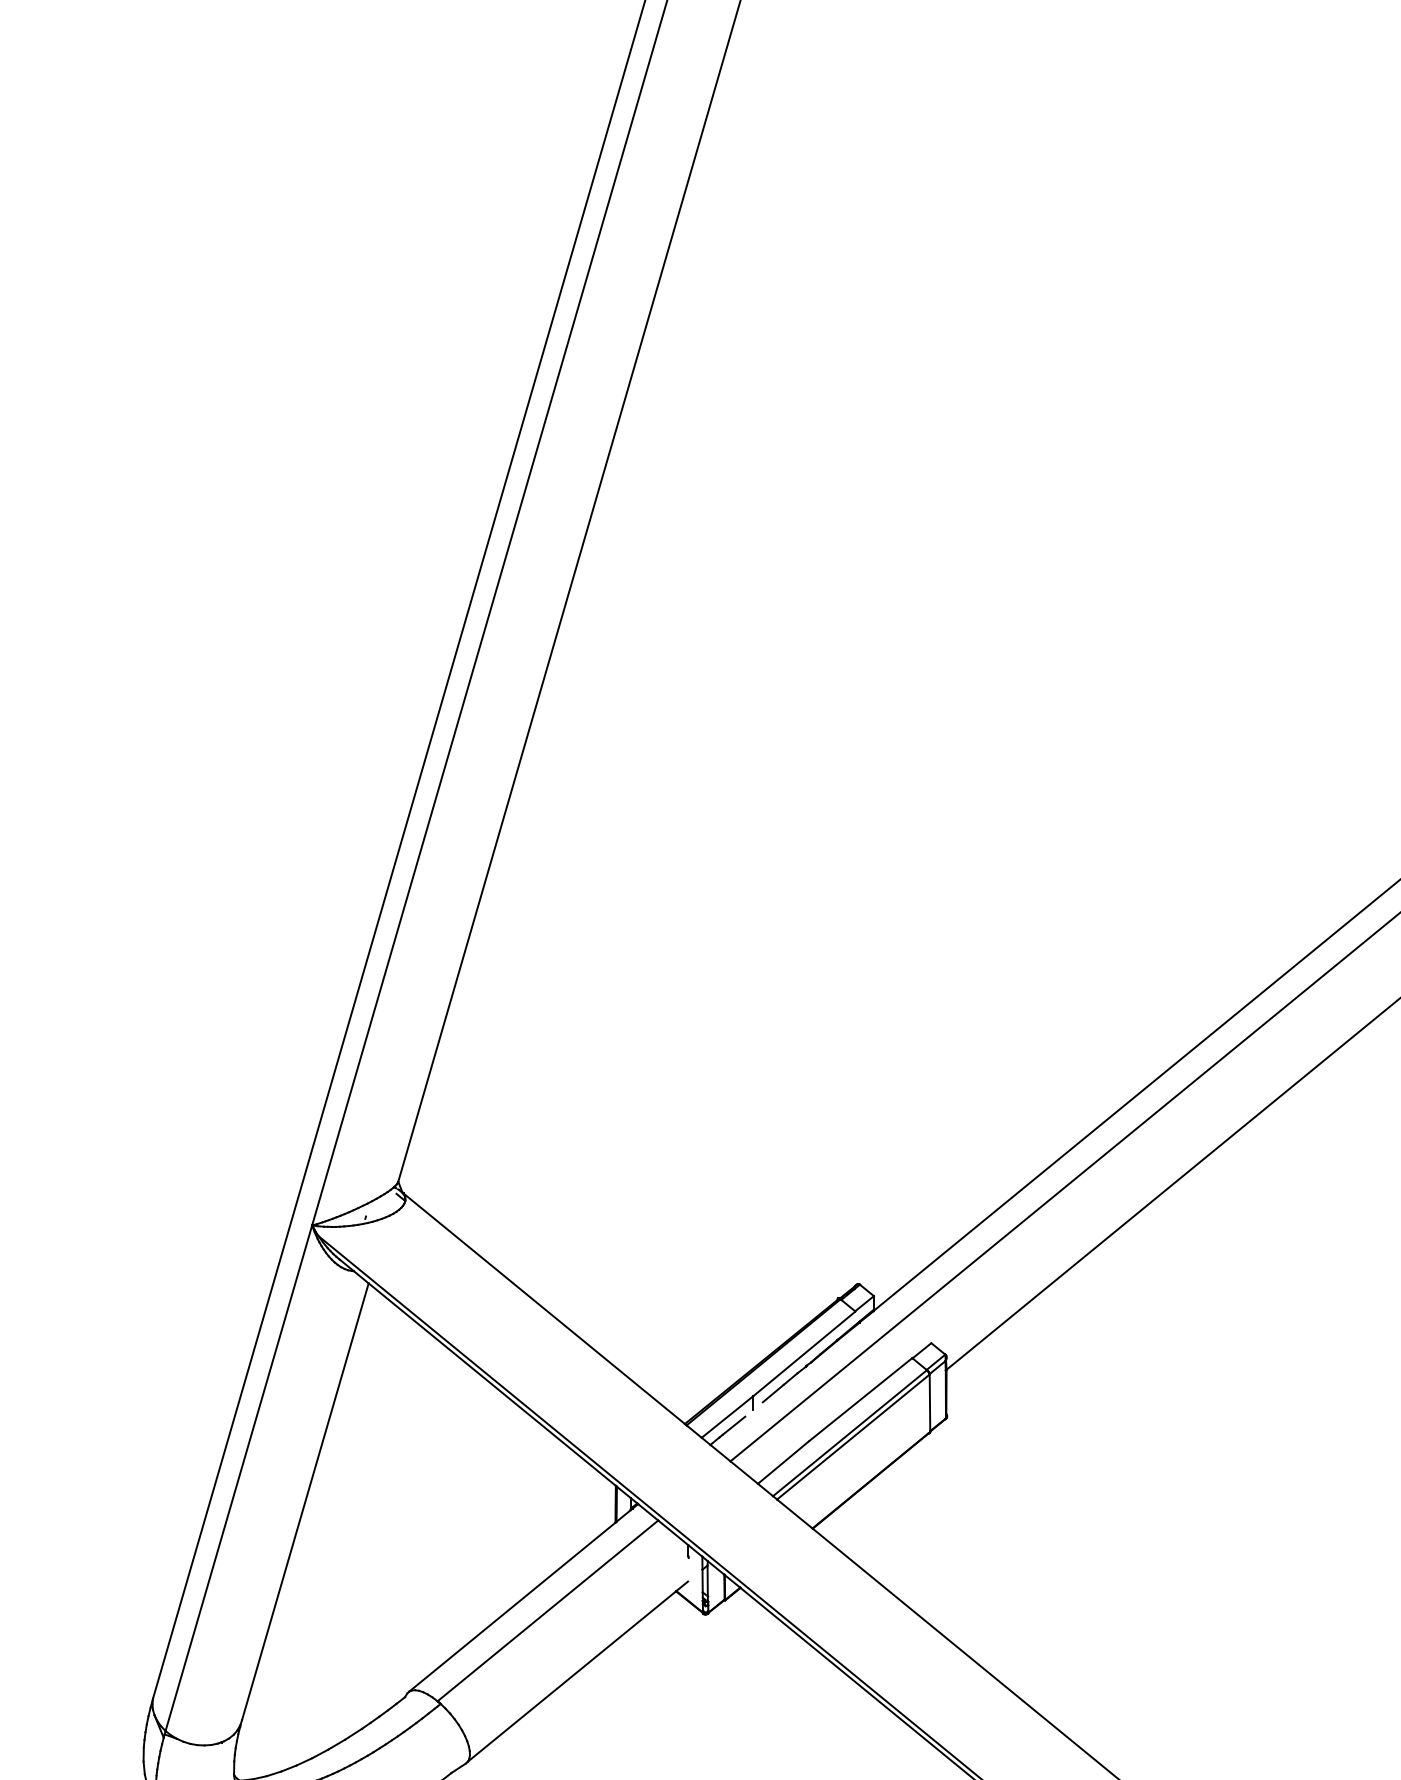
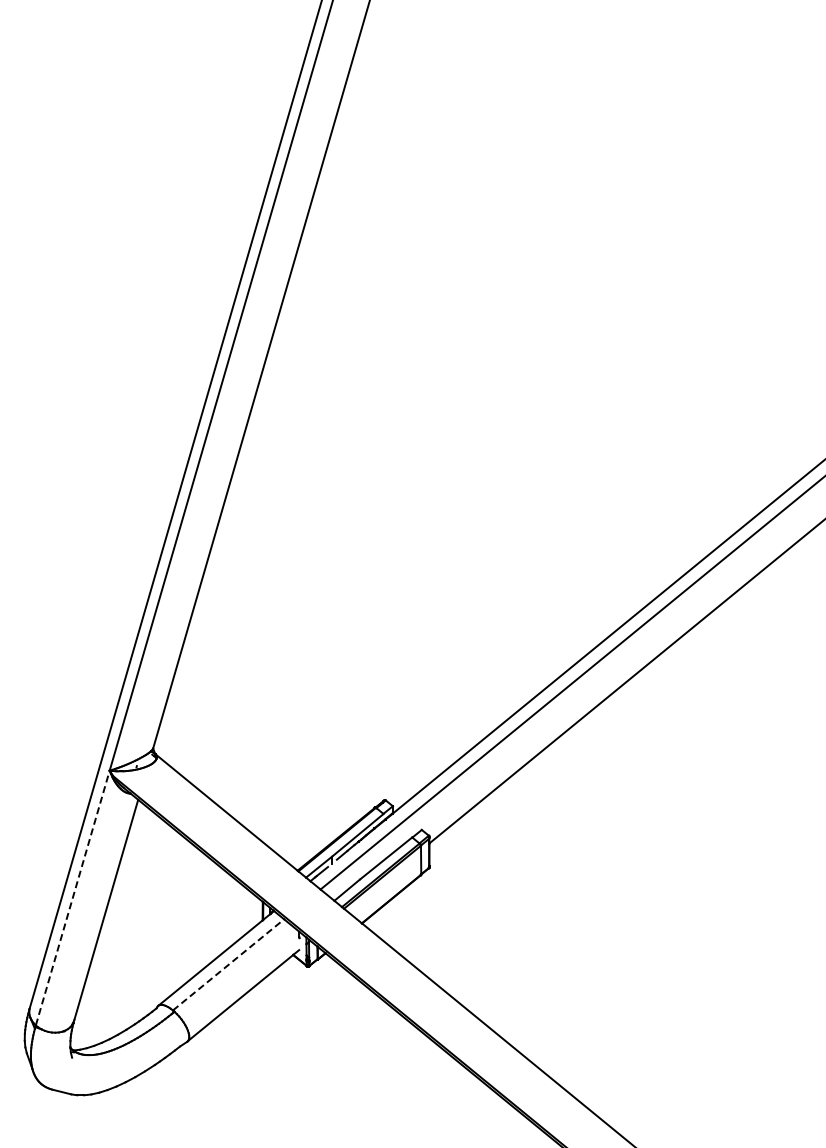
line: (238, 1479) -> (72, 898), solid -> dashed
line: (547, 1610) -> (228, 964), solid -> dashed

